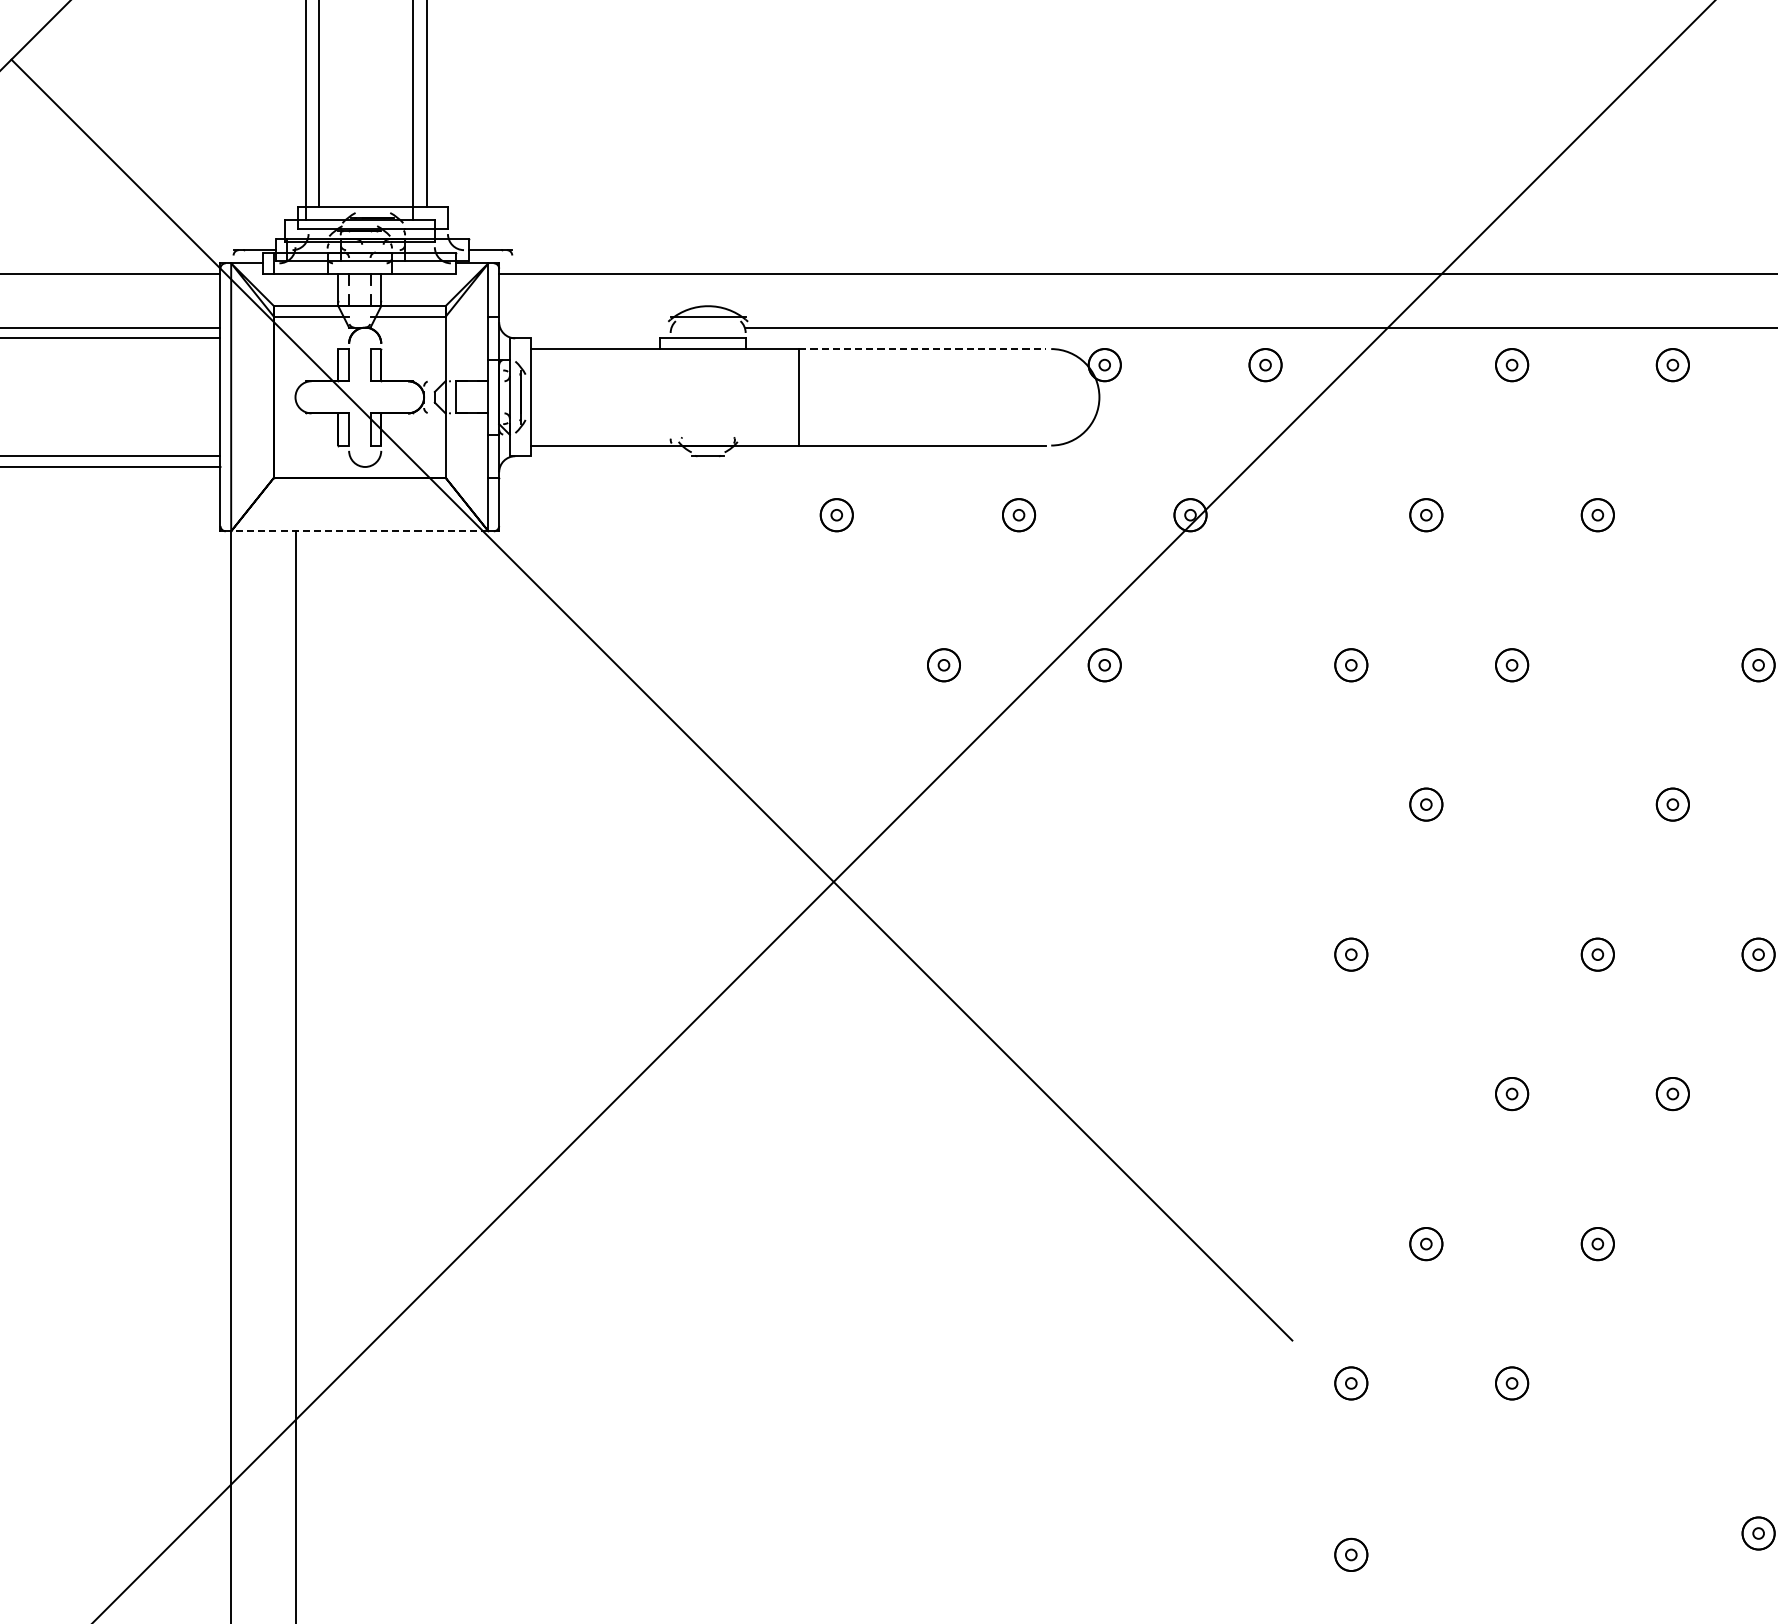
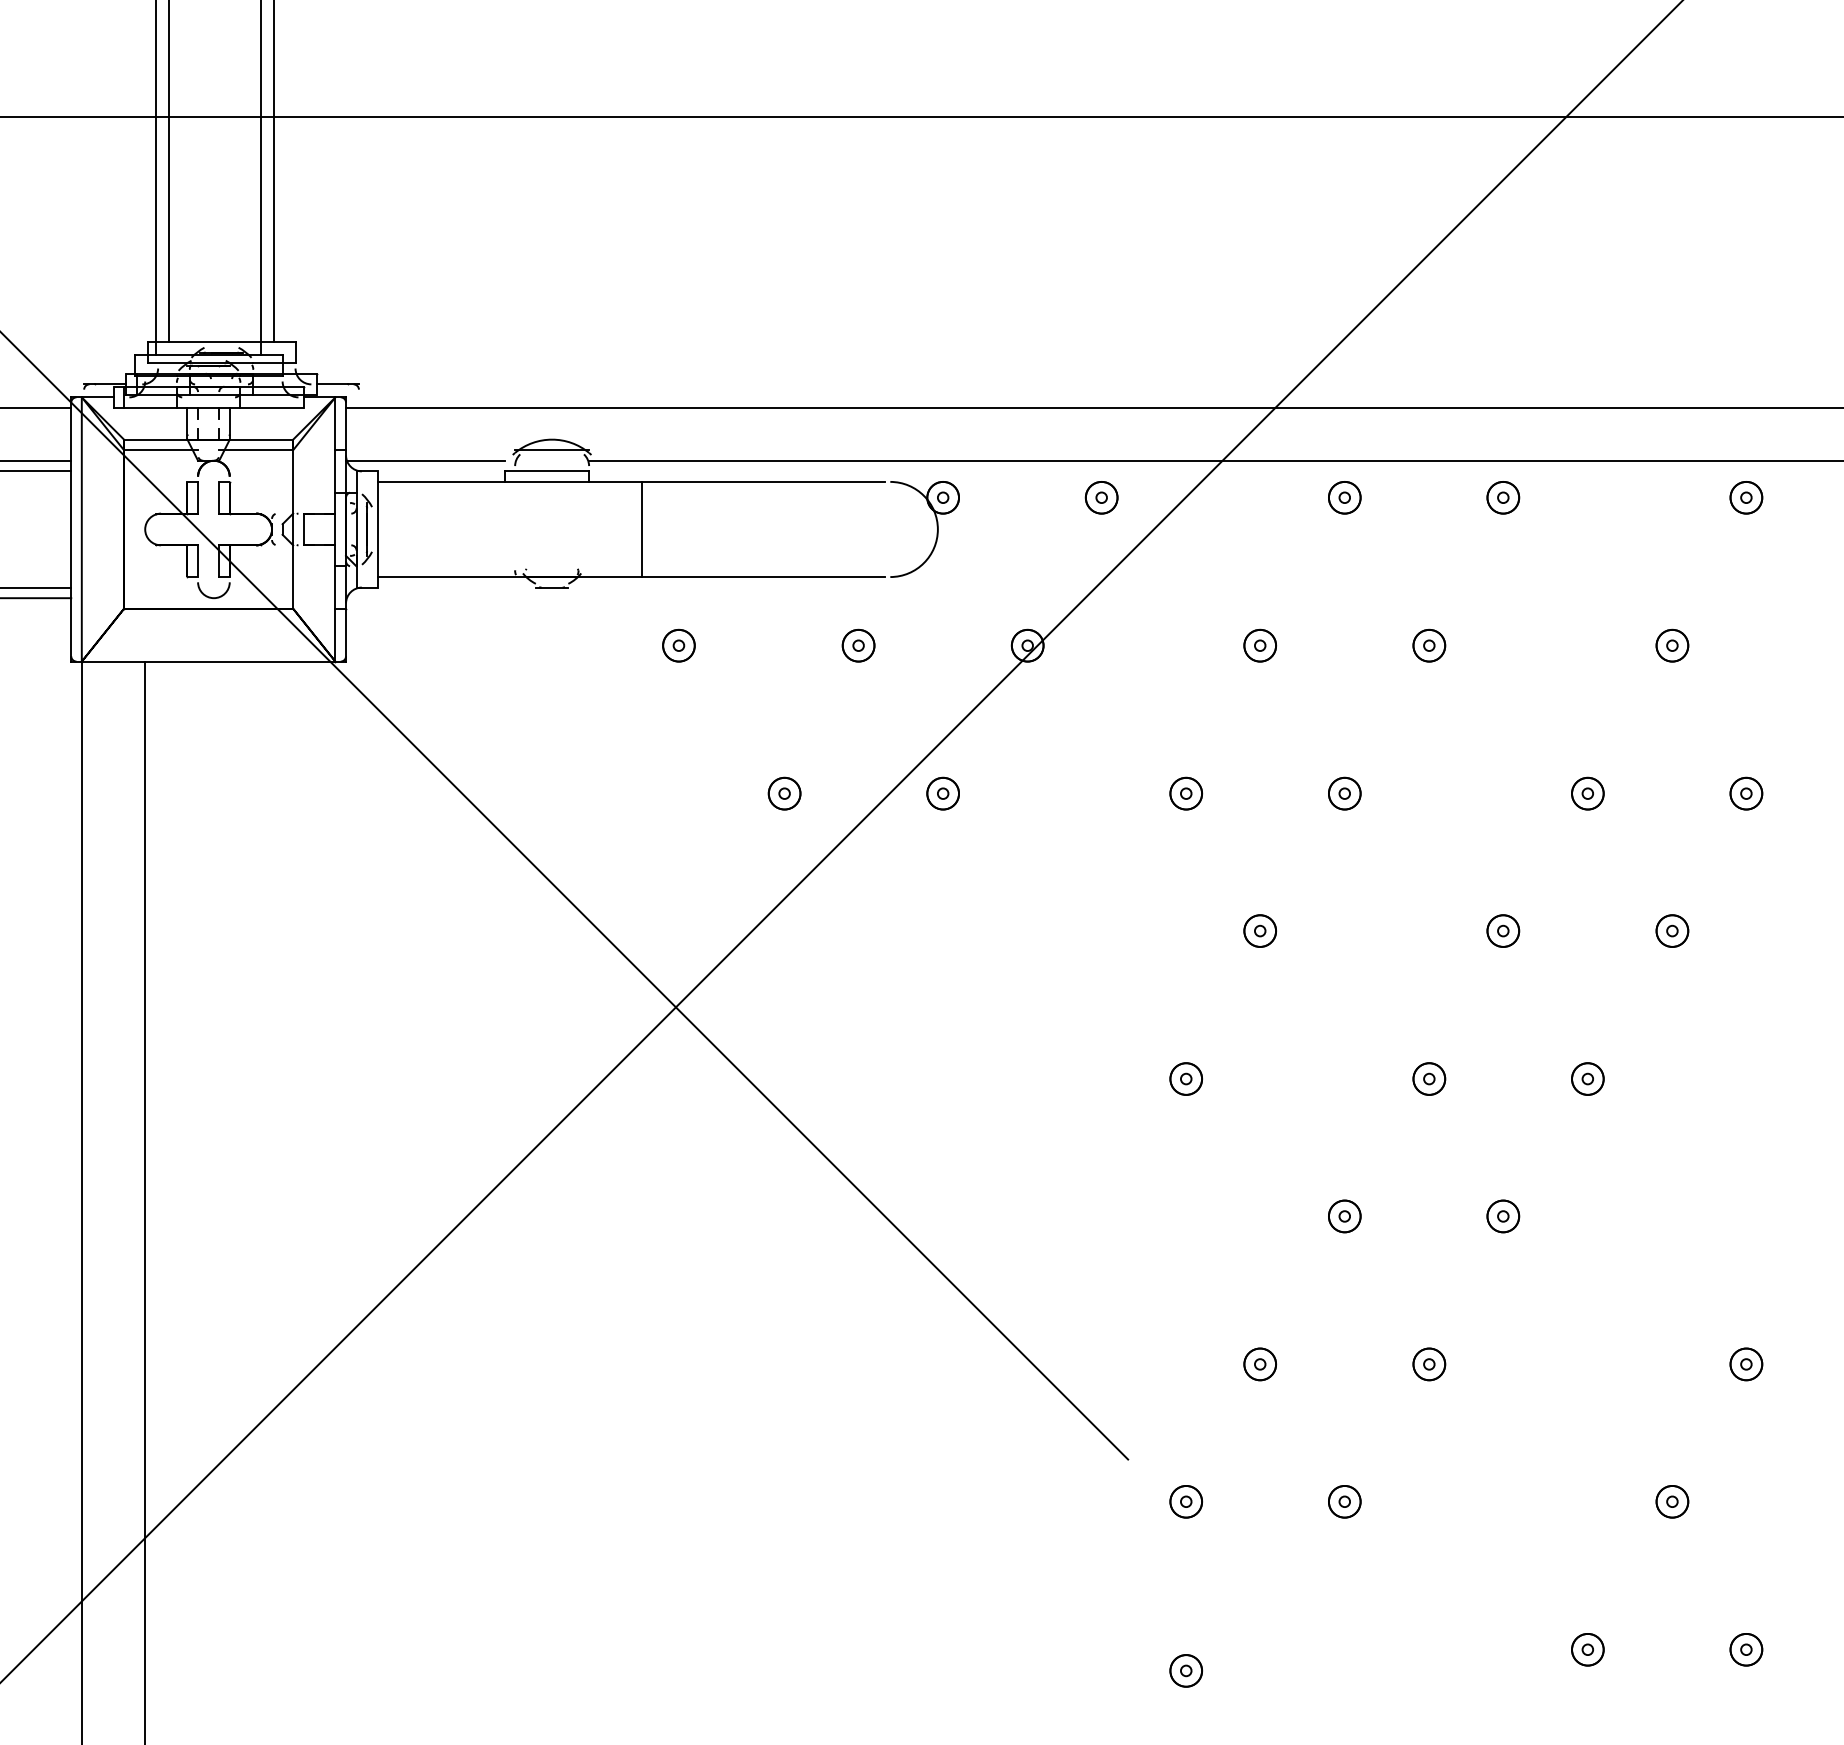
line: (579, 327) -> (425, 460), added
line: (922, 348) -> (763, 481), dashed -> solid
line: (359, 531) -> (208, 661), dashed -> solid

